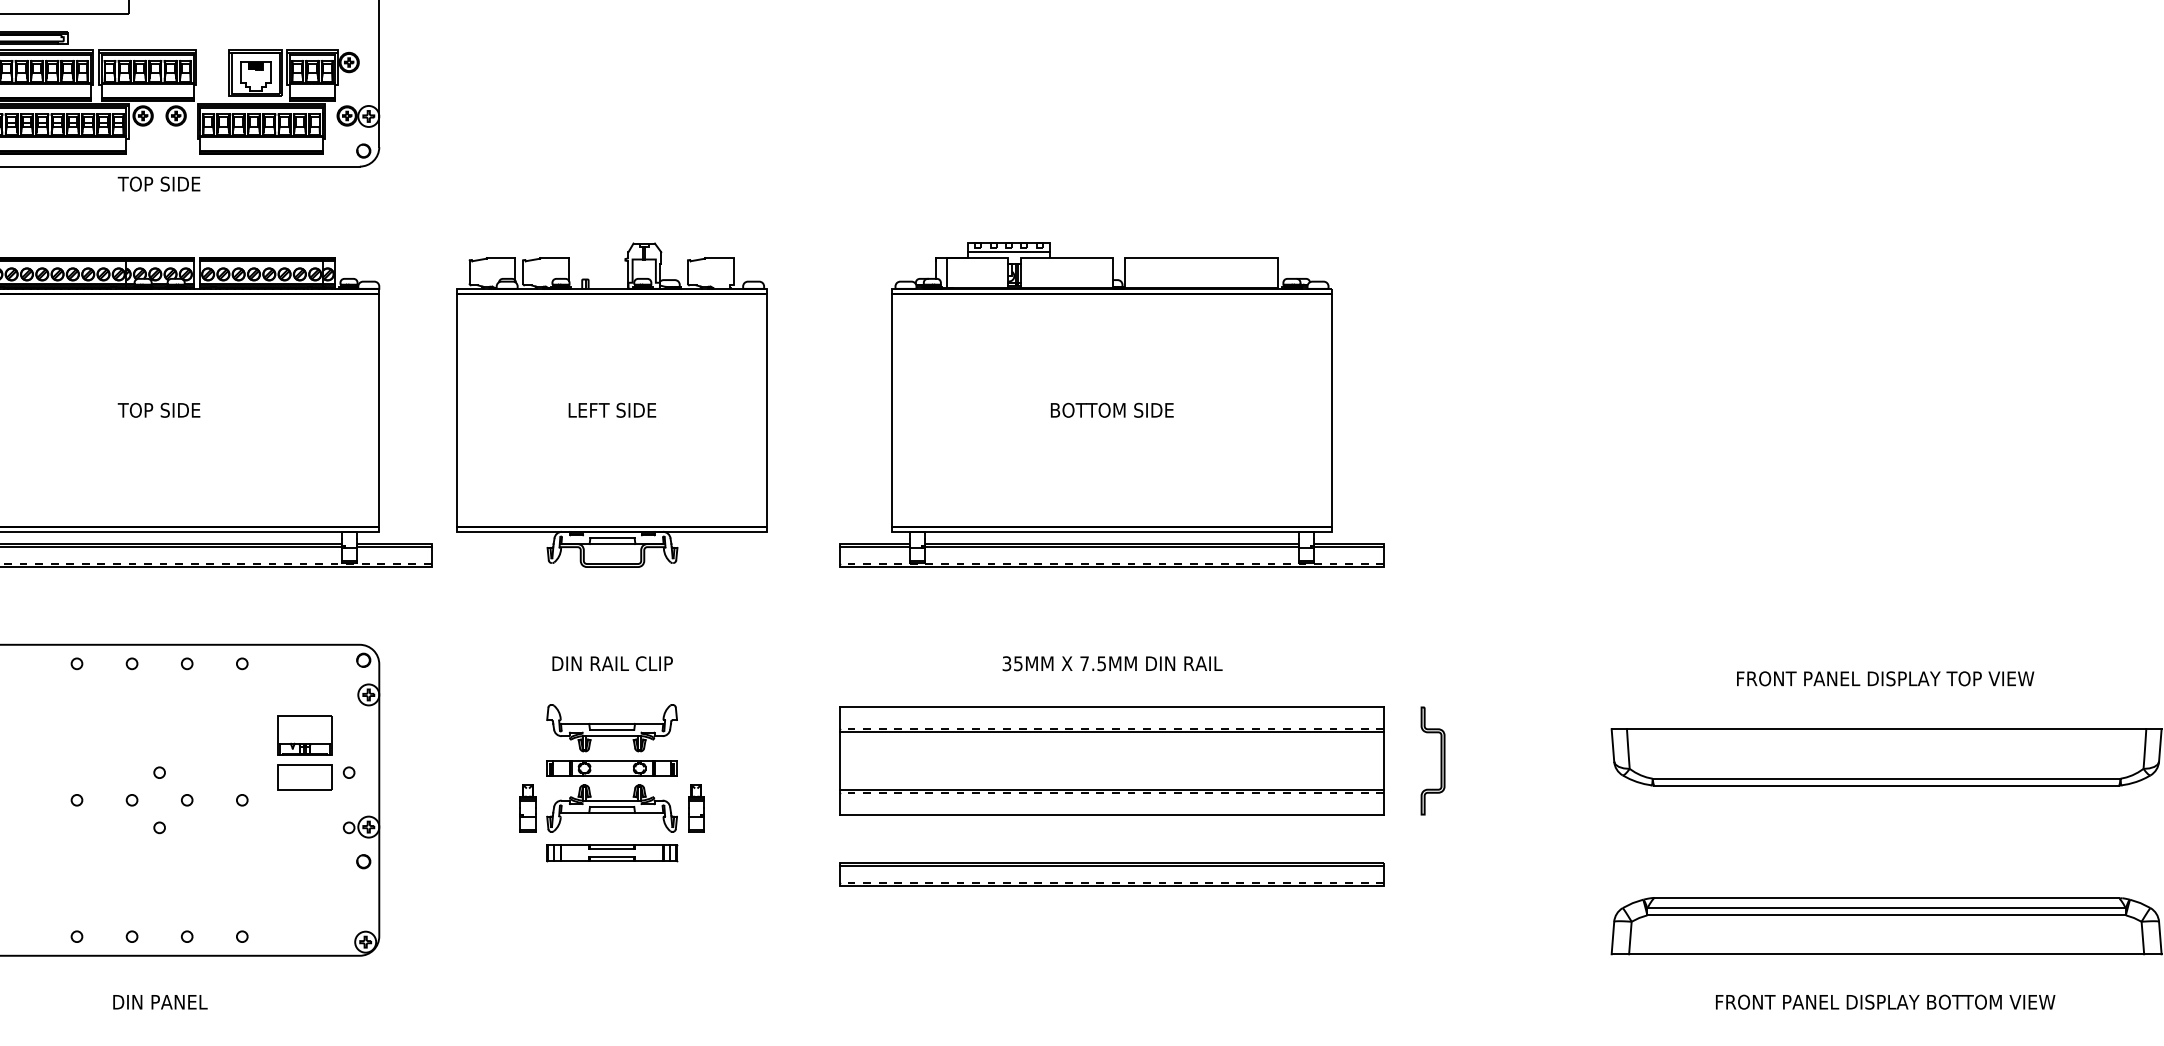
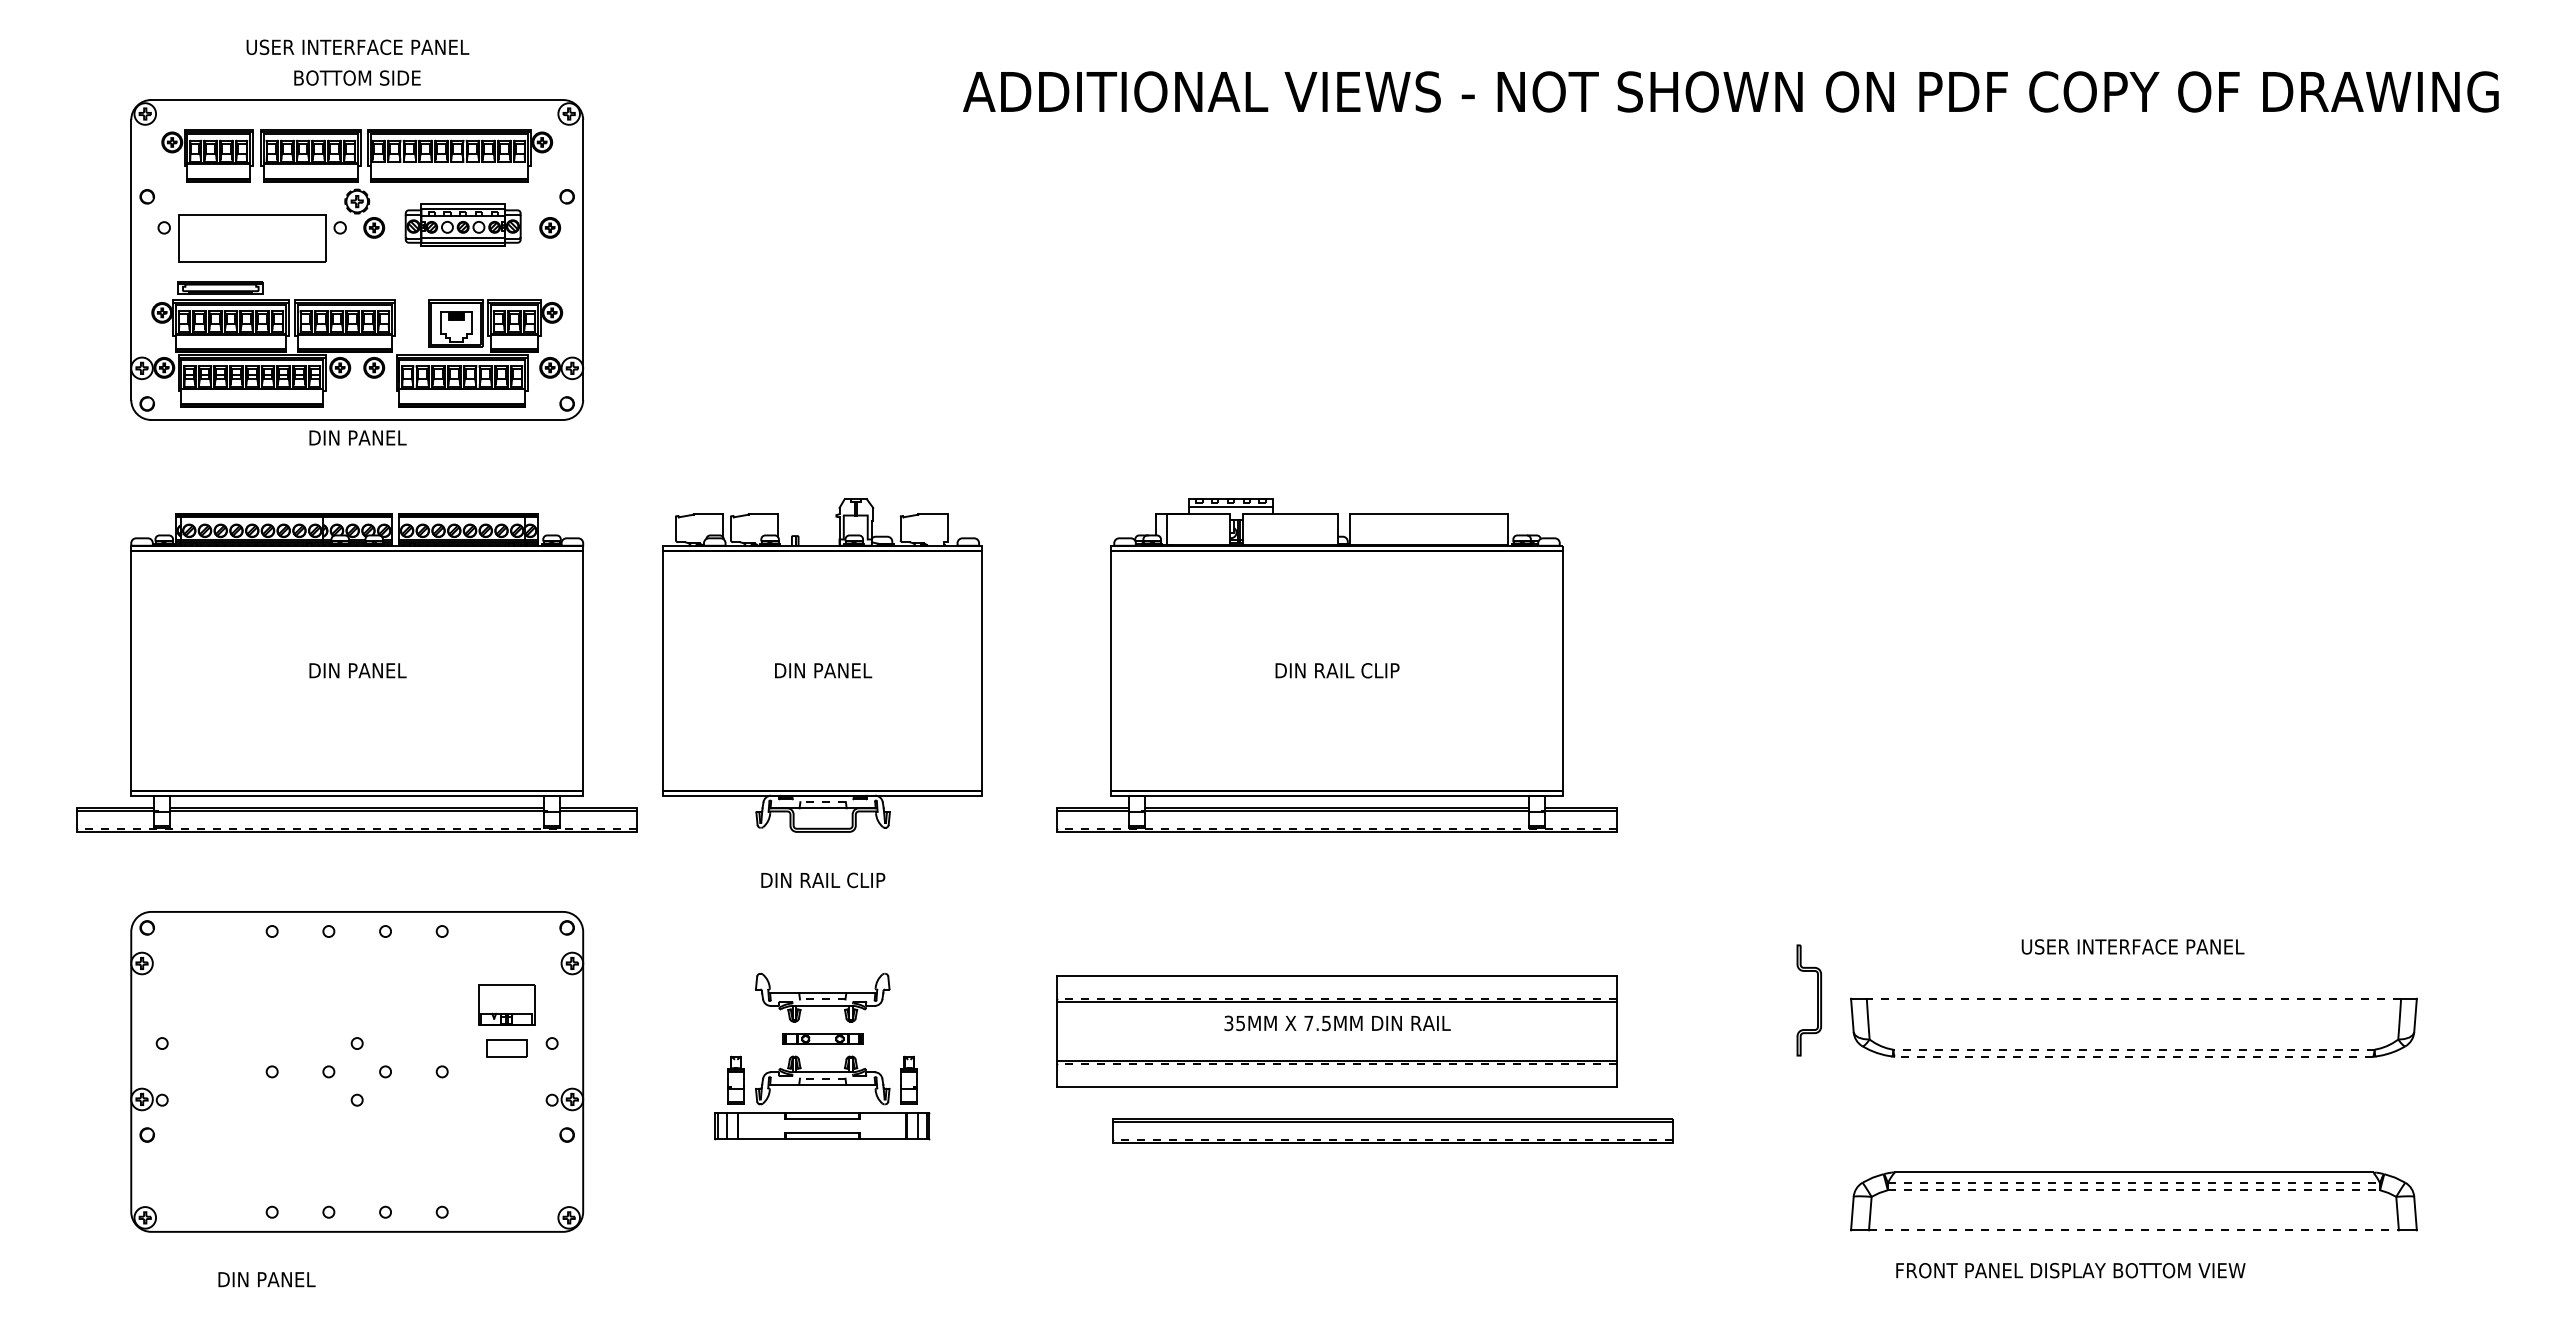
text: (159, 183) -> (357, 437), TOP SIDE -> DIN PANEL
text: (159, 410) -> (357, 670), TOP SIDE -> DIN PANEL
text: (612, 410) -> (823, 670), LEFT SIDE -> DIN PANEL
text: (1112, 410) -> (1337, 670), BOTTOM SIDE -> DIN RAIL CLIP
line: (612, 538) -> (823, 802), solid -> dashed
text: (612, 663) -> (823, 880), moved
text: (1112, 663) -> (1337, 1023), moved
text: (1885, 678) -> (2132, 946), FRONT PANEL DISPLAY TOP VIEW -> USER INTERFACE PANEL
line: (1886, 728) -> (2133, 998), solid -> dashed
line: (611, 729) -> (822, 999), solid -> dashed
part: (1441, 761) -> (1817, 1000), moved
part: (611, 767) -> (822, 1038), size x0.6
part: (304, 777) -> (506, 1048), size x0.7
line: (1886, 778) -> (2133, 1049), solid -> dashed
line: (1886, 785) -> (2133, 1056), solid -> dashed
line: (611, 806) -> (822, 1078), solid -> dashed
part: (612, 853) -> (823, 1126), size x1.6
part: (1111, 873) -> (1392, 1130), moved
line: (1887, 908) -> (2134, 1183), solid -> dashed
line: (1887, 915) -> (2134, 1190), solid -> dashed
line: (1886, 954) -> (2133, 1230), solid -> dashed
text: (159, 1002) -> (266, 1279), moved
text: (1885, 1002) -> (2070, 1270), moved

